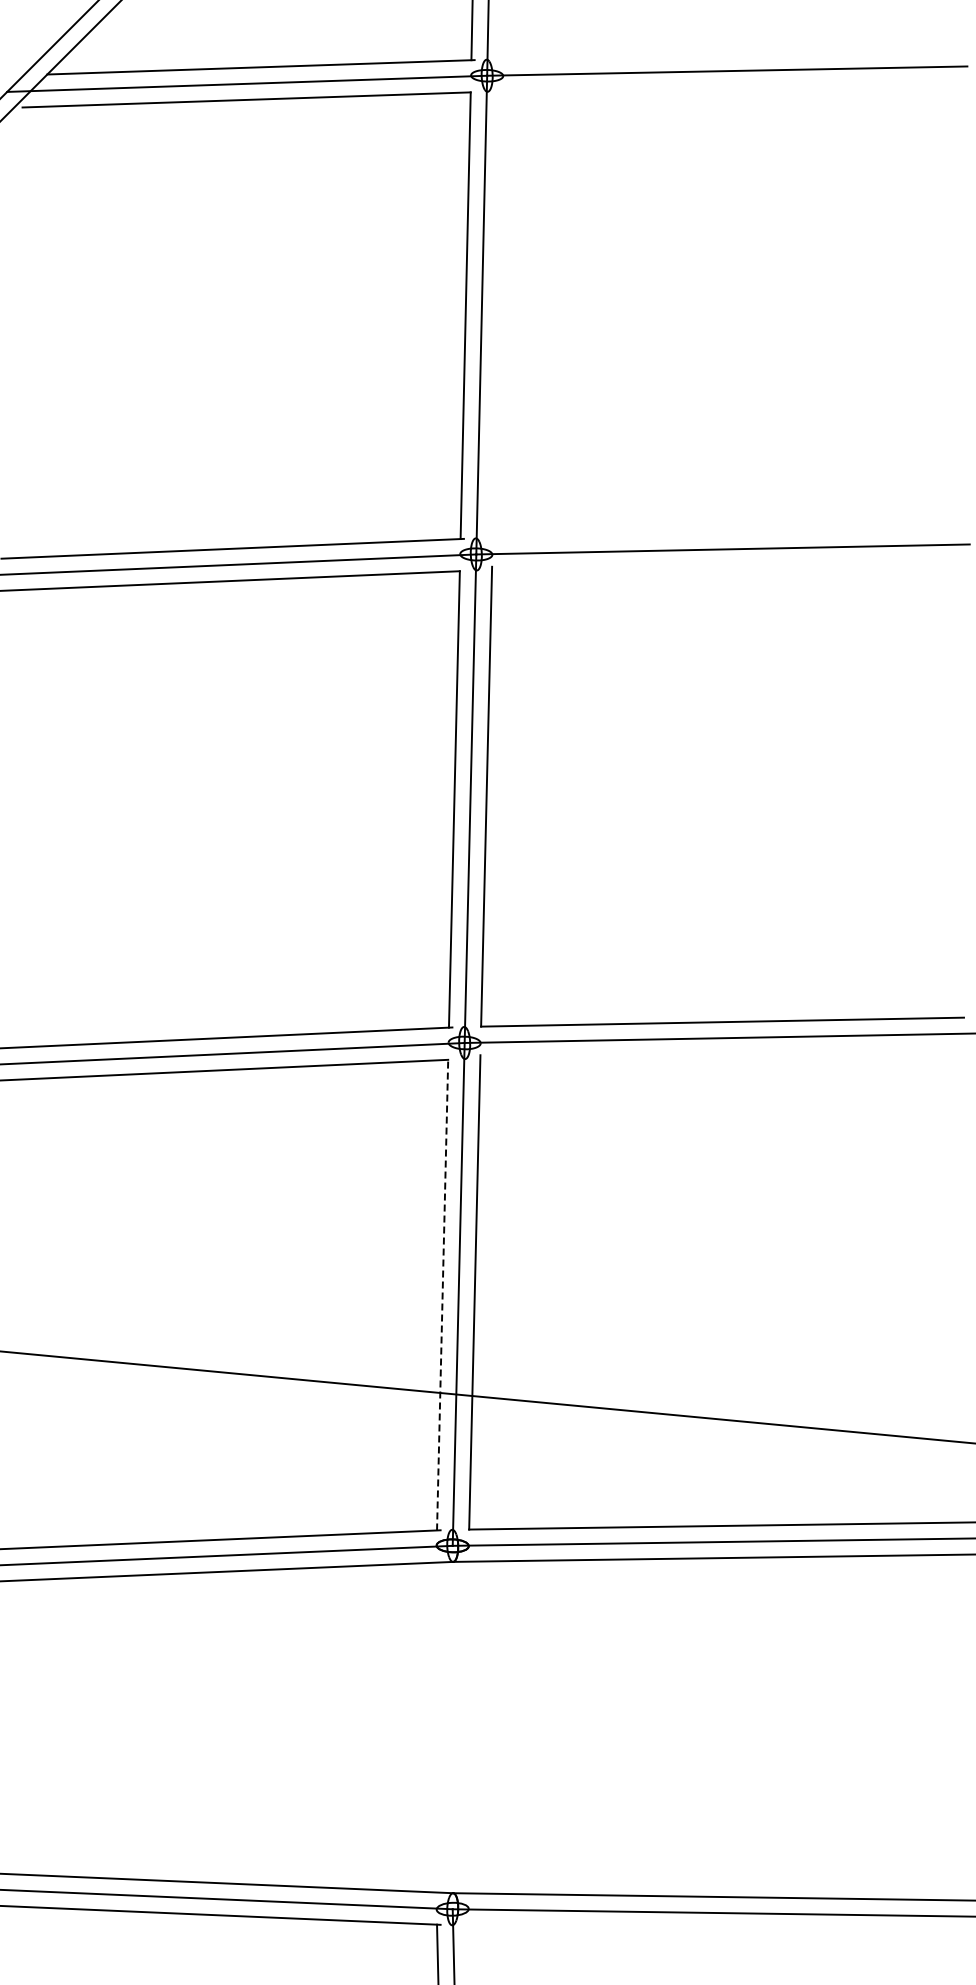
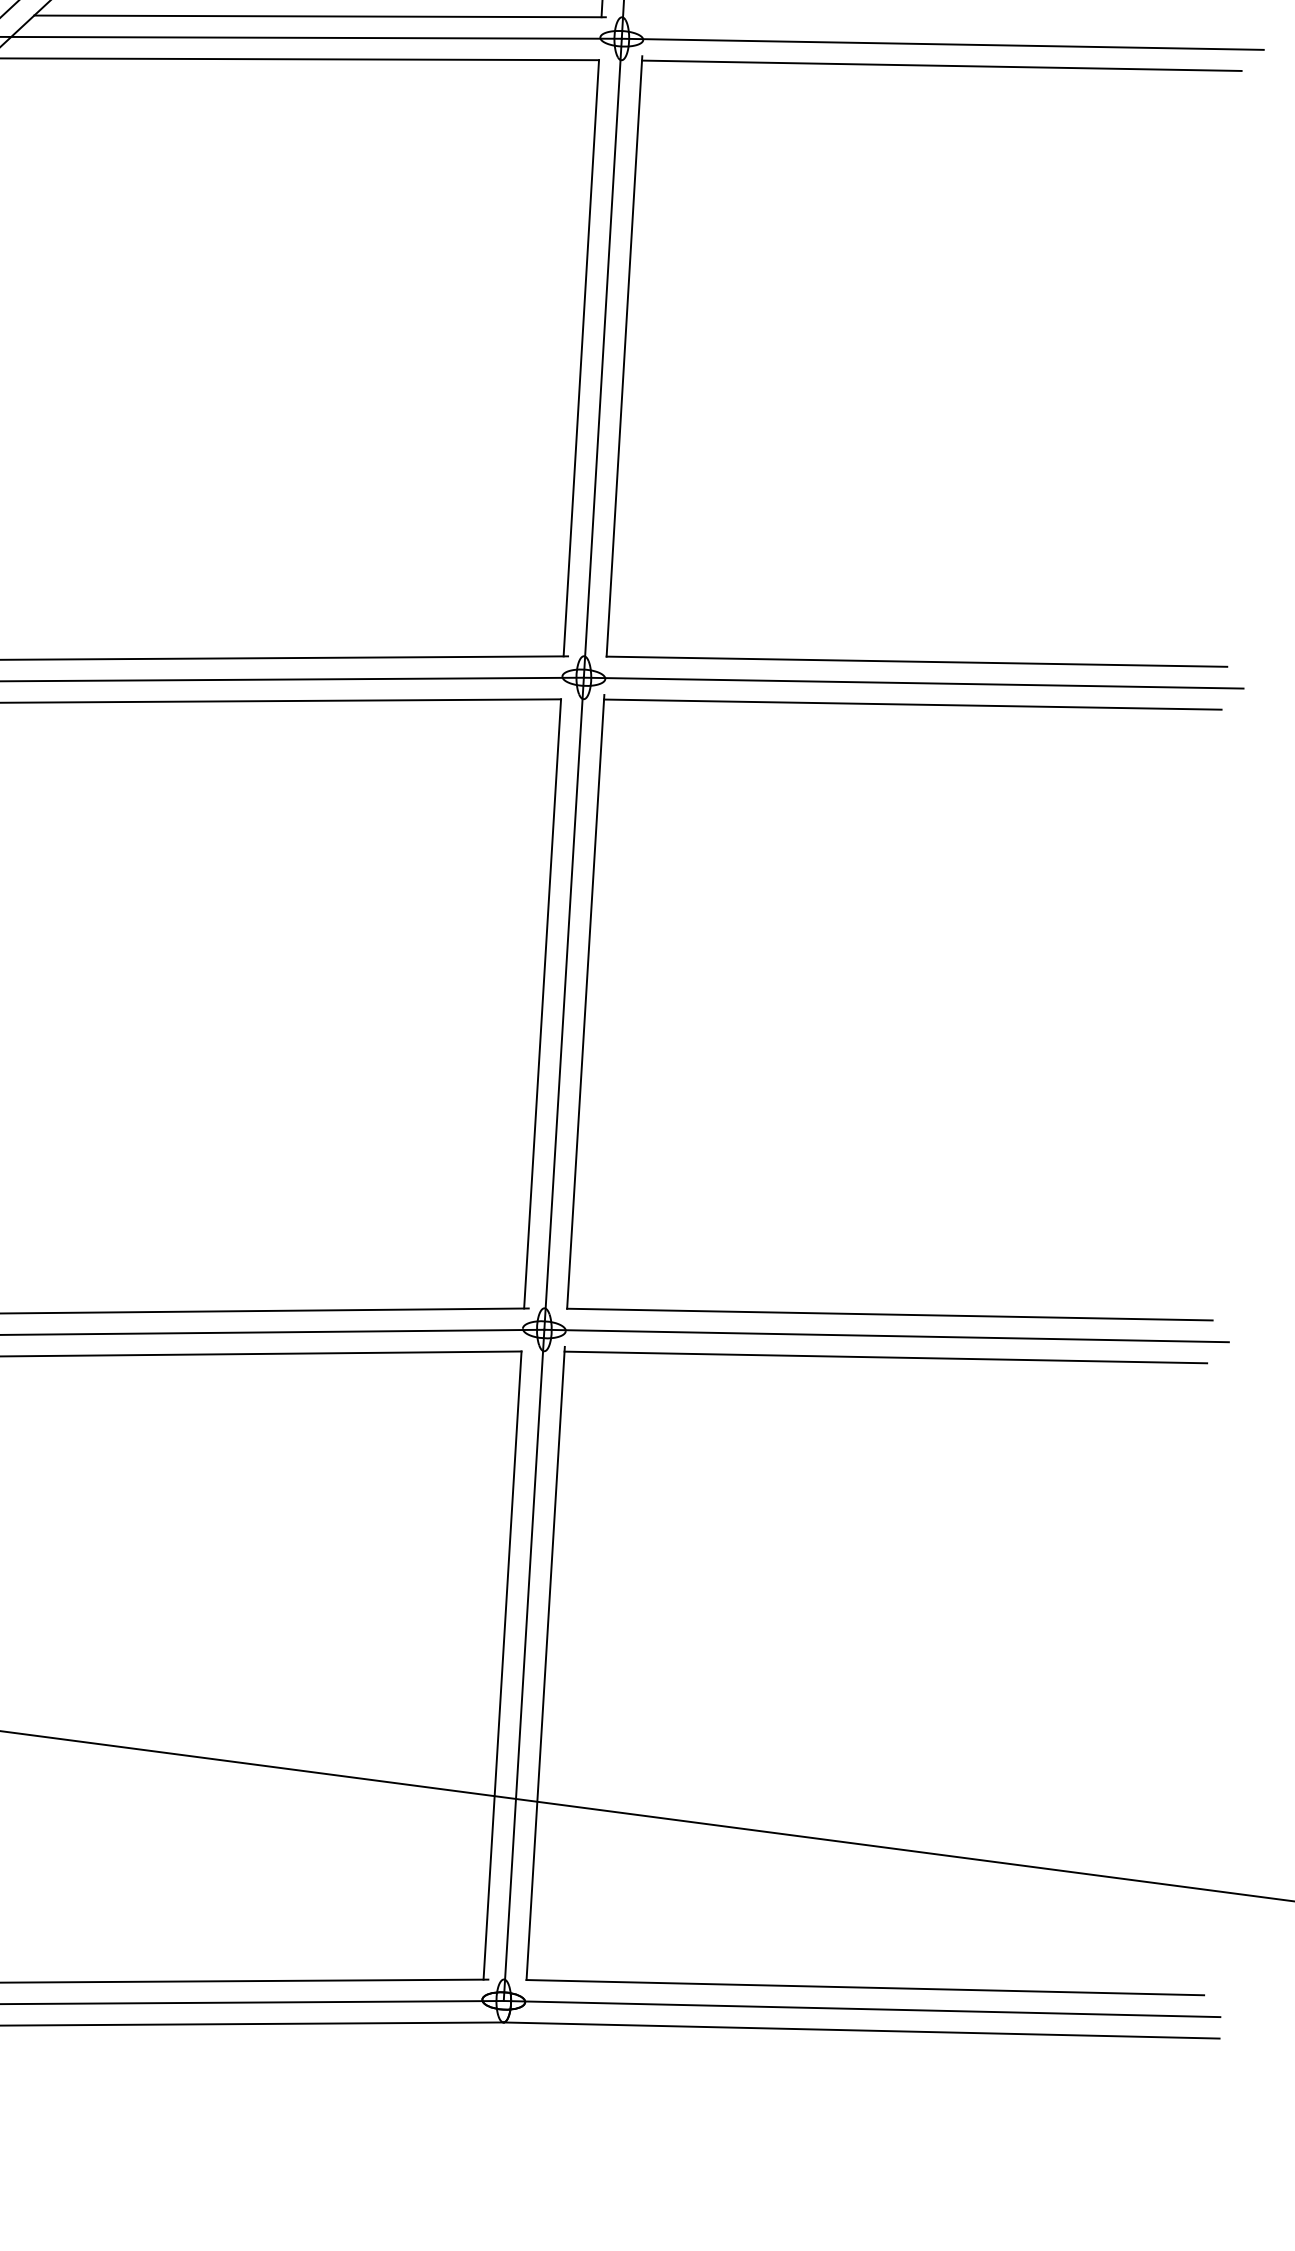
part: (724, 88) -> (938, 67), added
line: (722, 565) -> (912, 704), added
line: (720, 1053) -> (885, 1356), added
line: (442, 1294) -> (502, 1664), dashed -> solid

